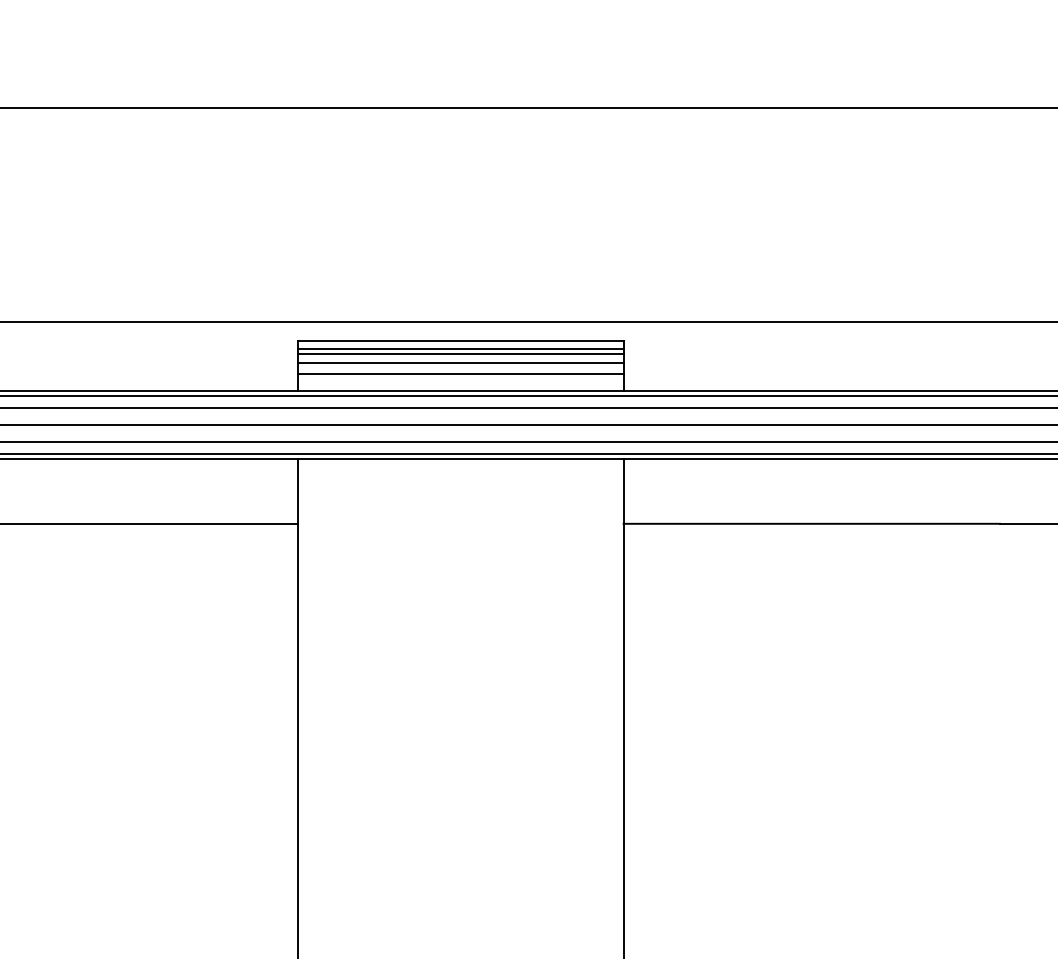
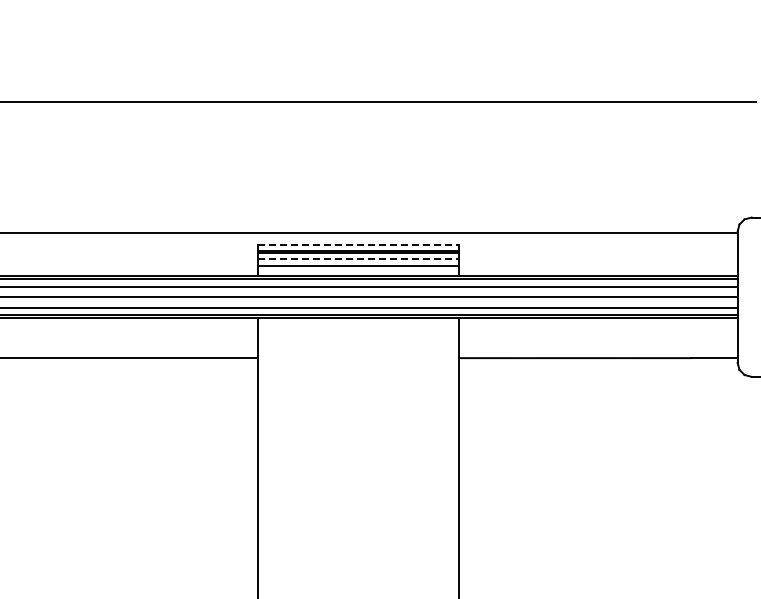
line: (461, 341) -> (359, 245), solid -> dashed
line: (461, 362) -> (359, 258), solid -> dashed

